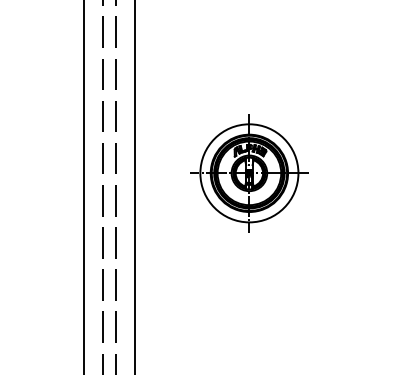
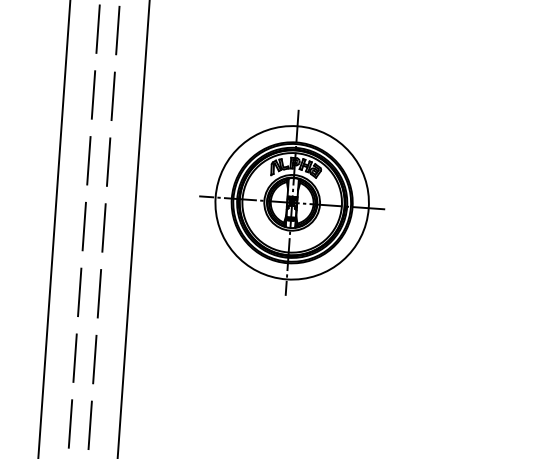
part: (249, 173) -> (292, 203), moved

